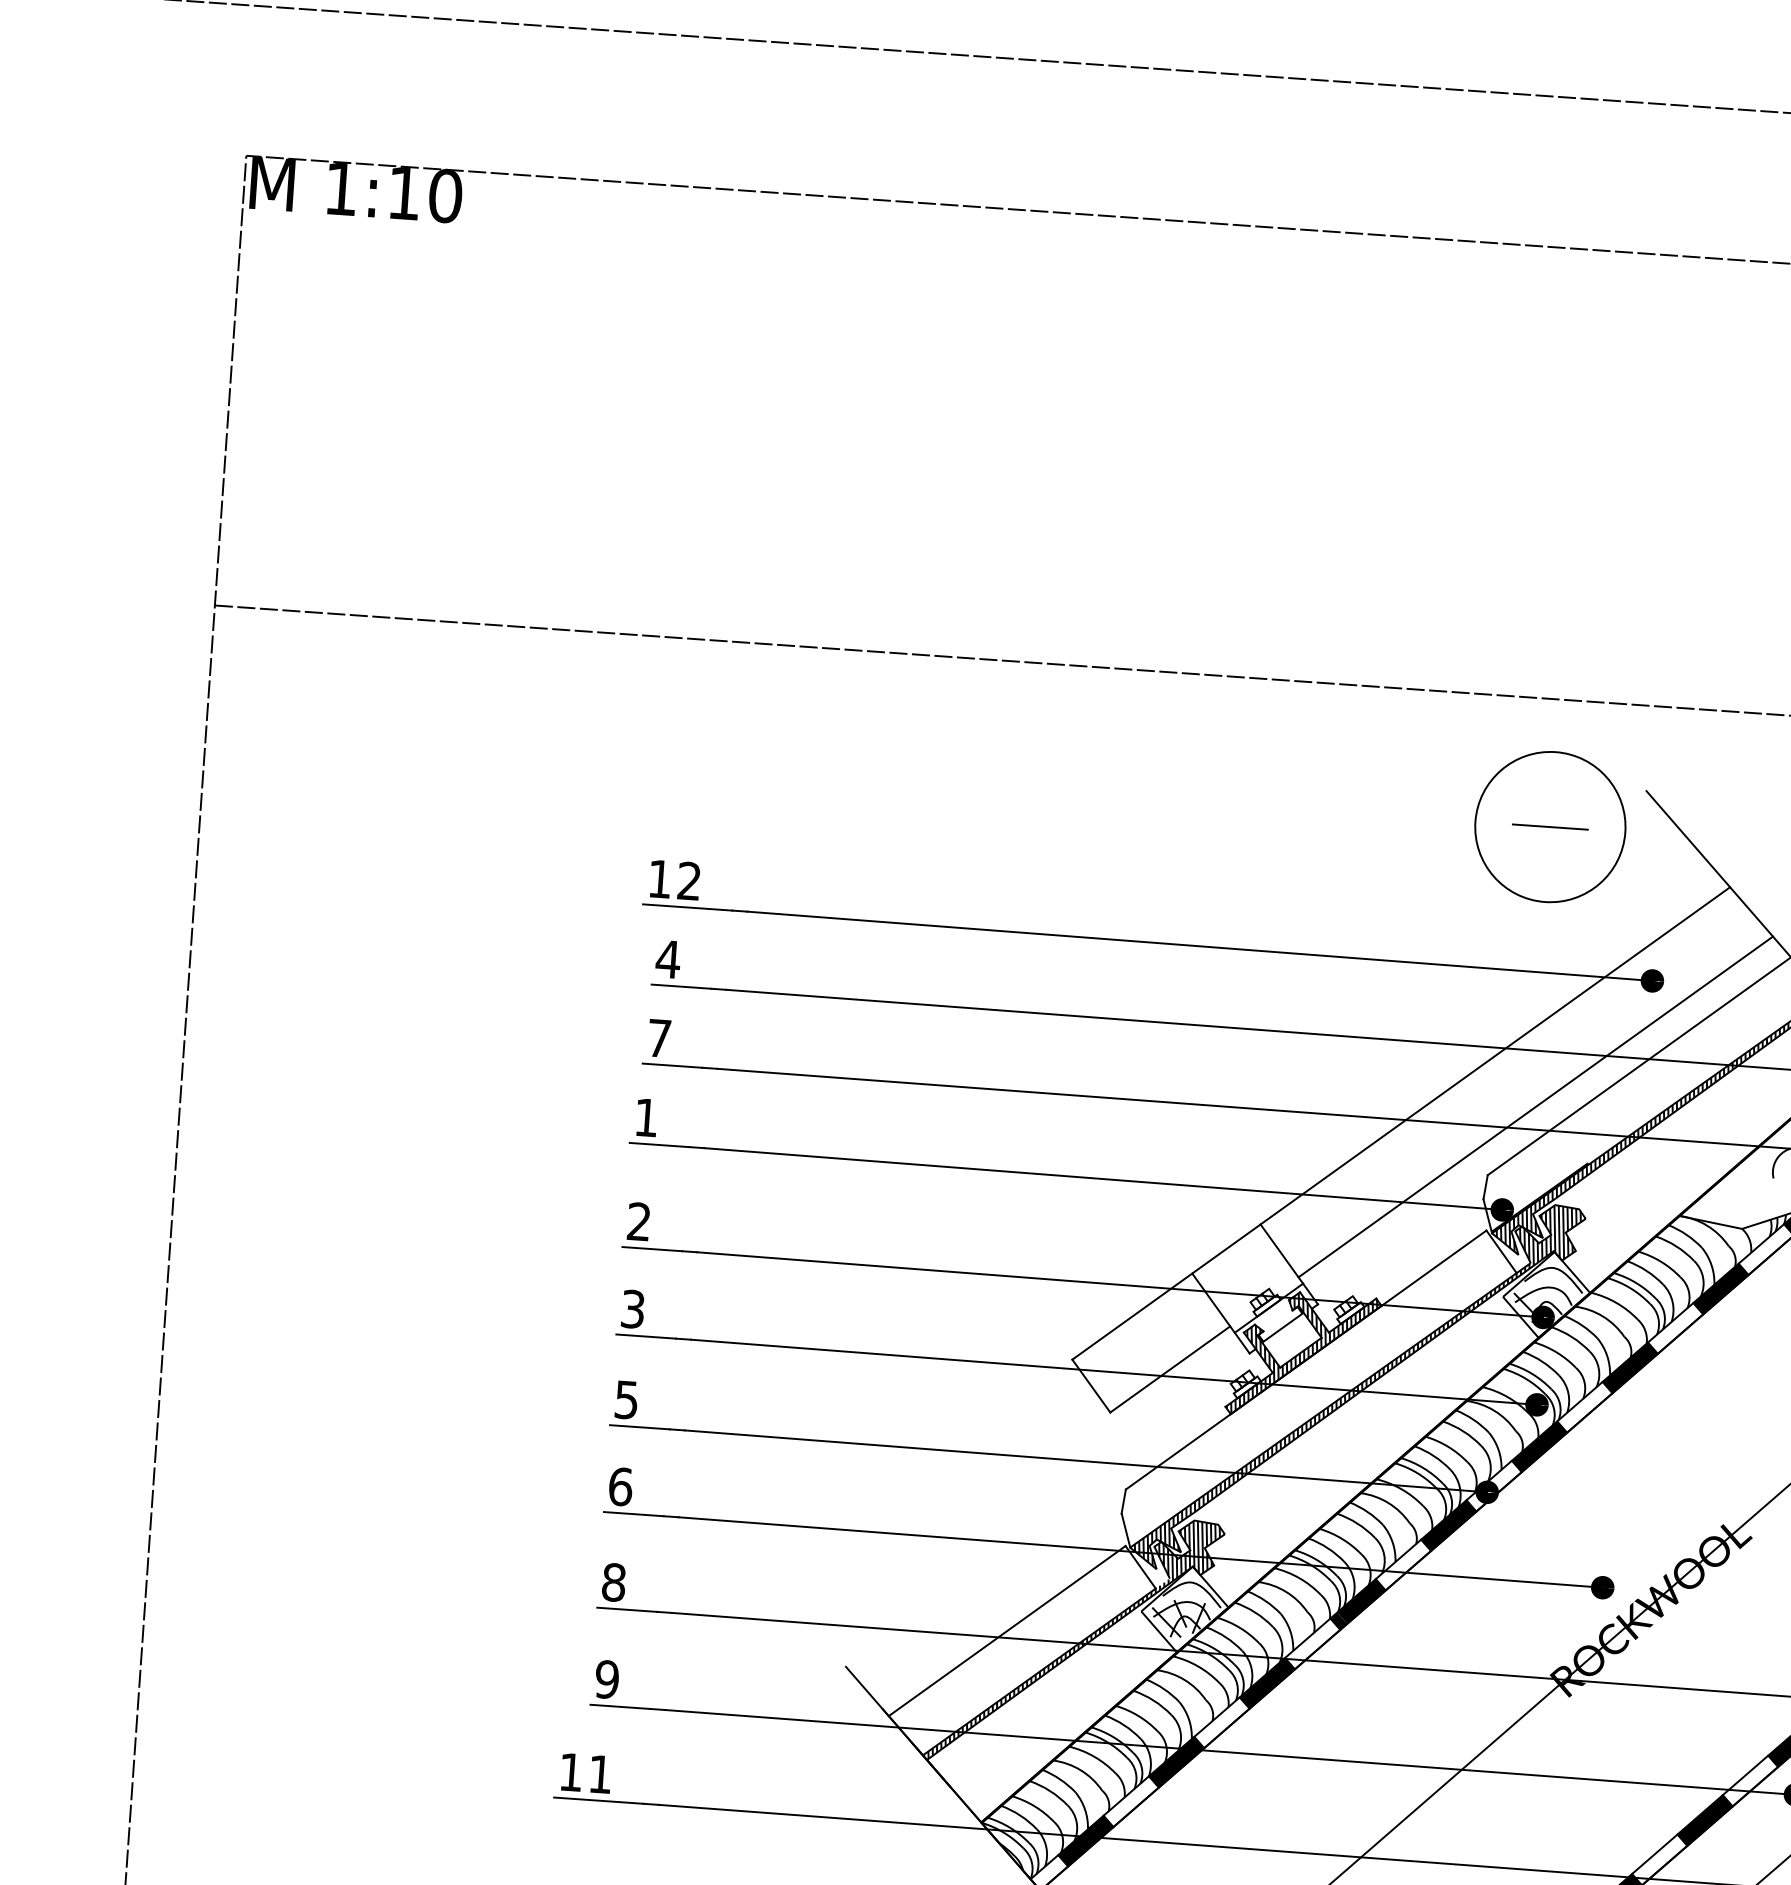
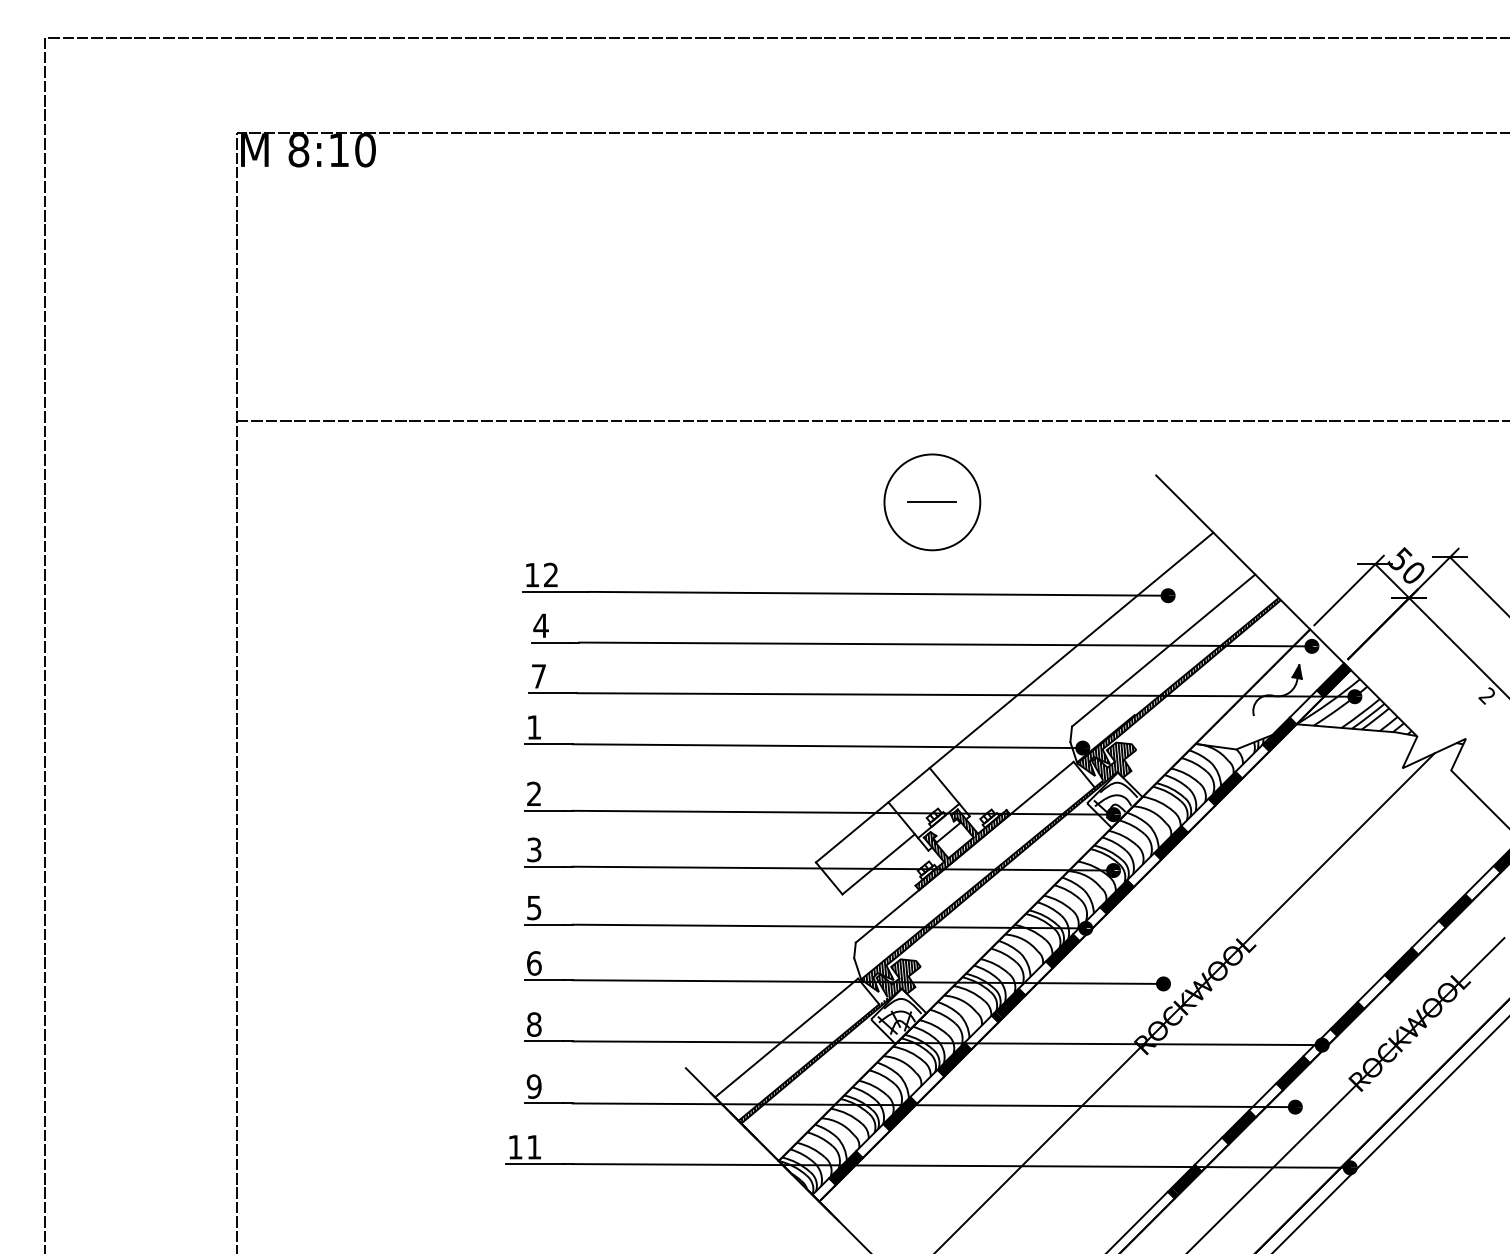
text: (340, 189) -> (298, 150), 1:10 -> 8:10
part: (1550, 827) -> (932, 502), moved
line: (1535, 1107) -> (1099, 681), removed

